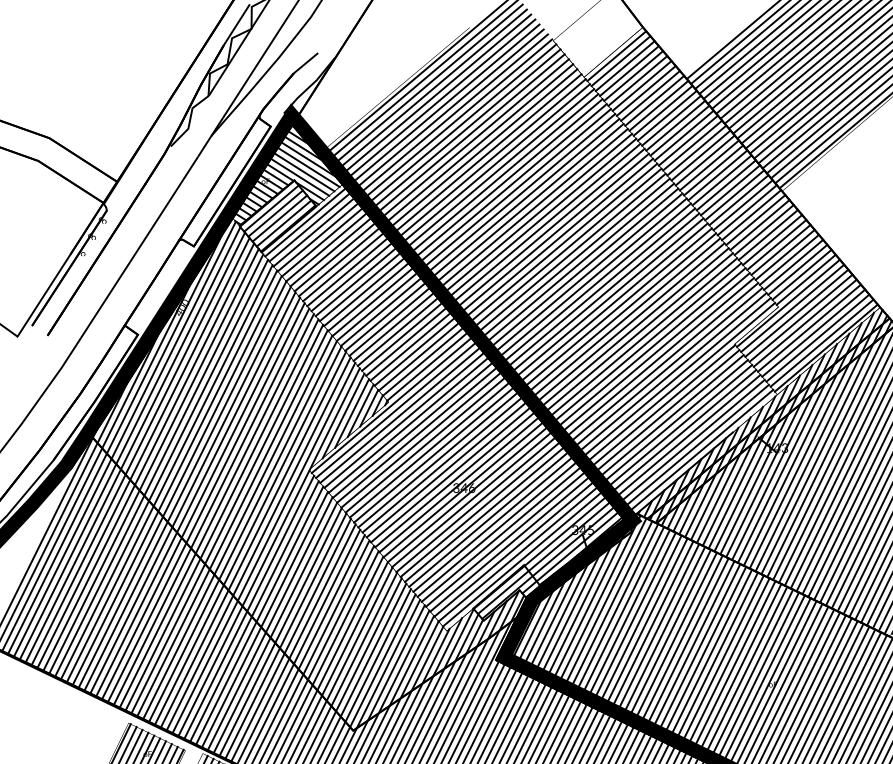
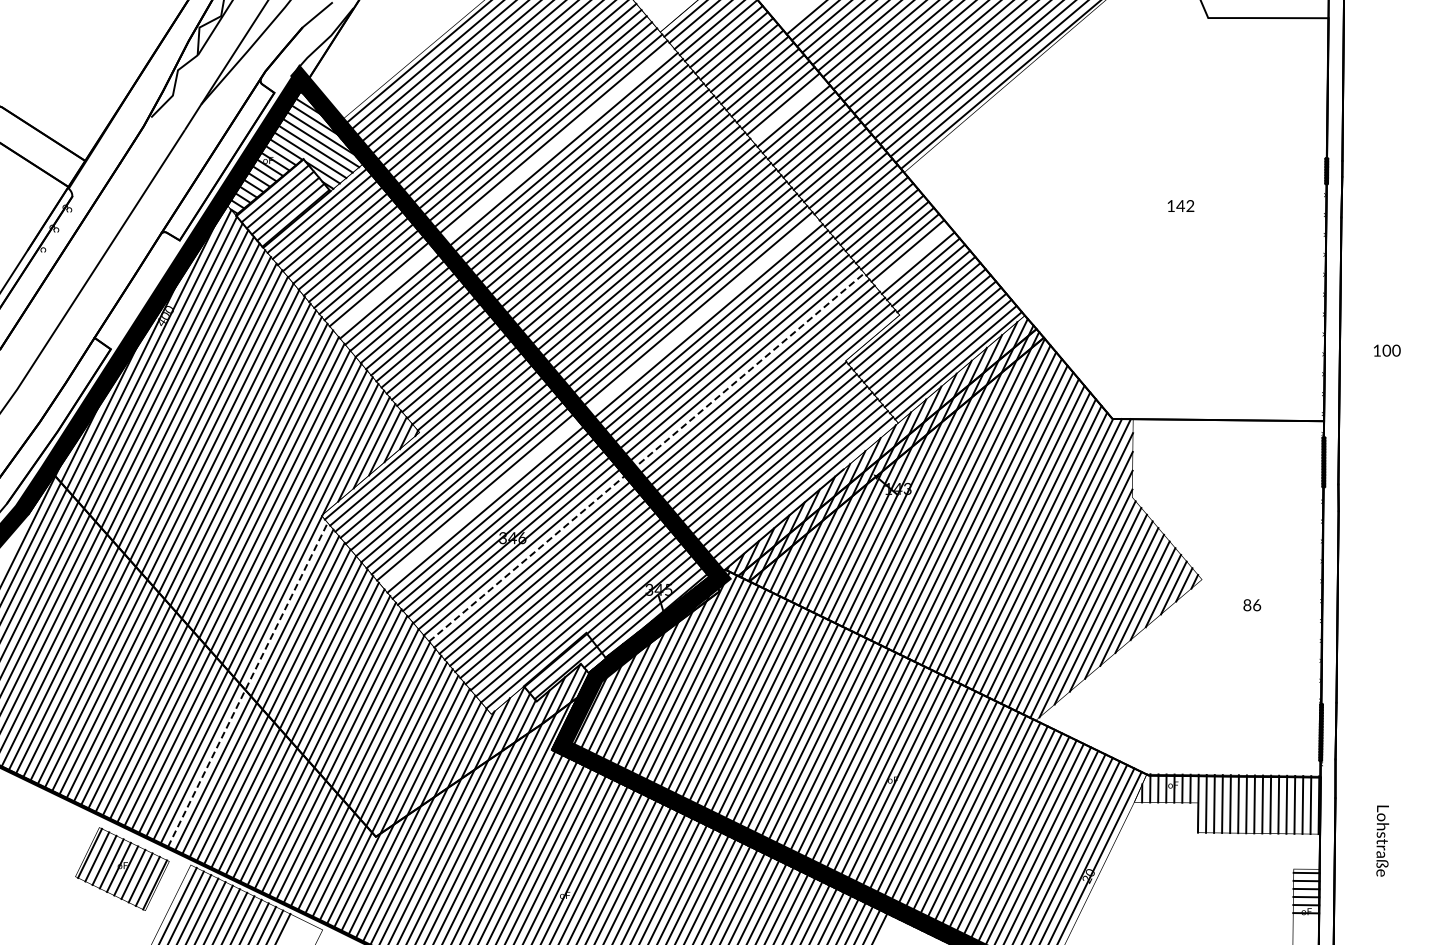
line: (688, 140) -> (788, 109), removed
line: (456, 205) -> (503, 189), removed
line: (788, 259) -> (912, 256), removed
line: (534, 377) -> (599, 402), removed
line: (573, 422) -> (647, 457), solid -> dashed
line: (248, 606) -> (247, 684), solid -> dashed

